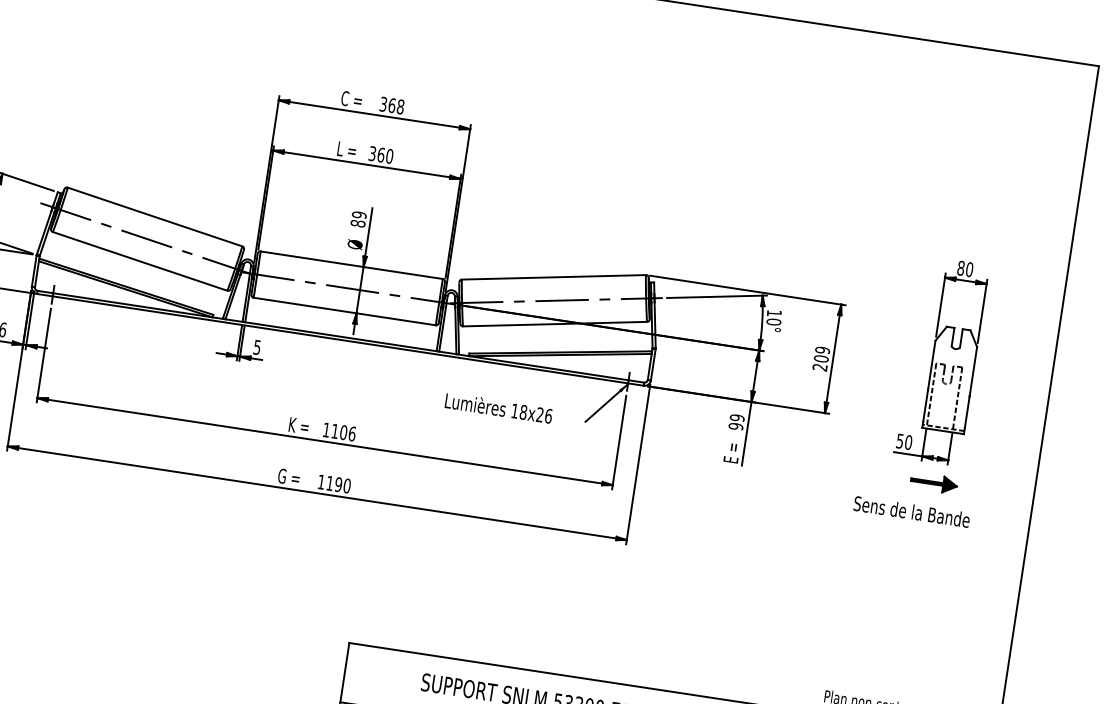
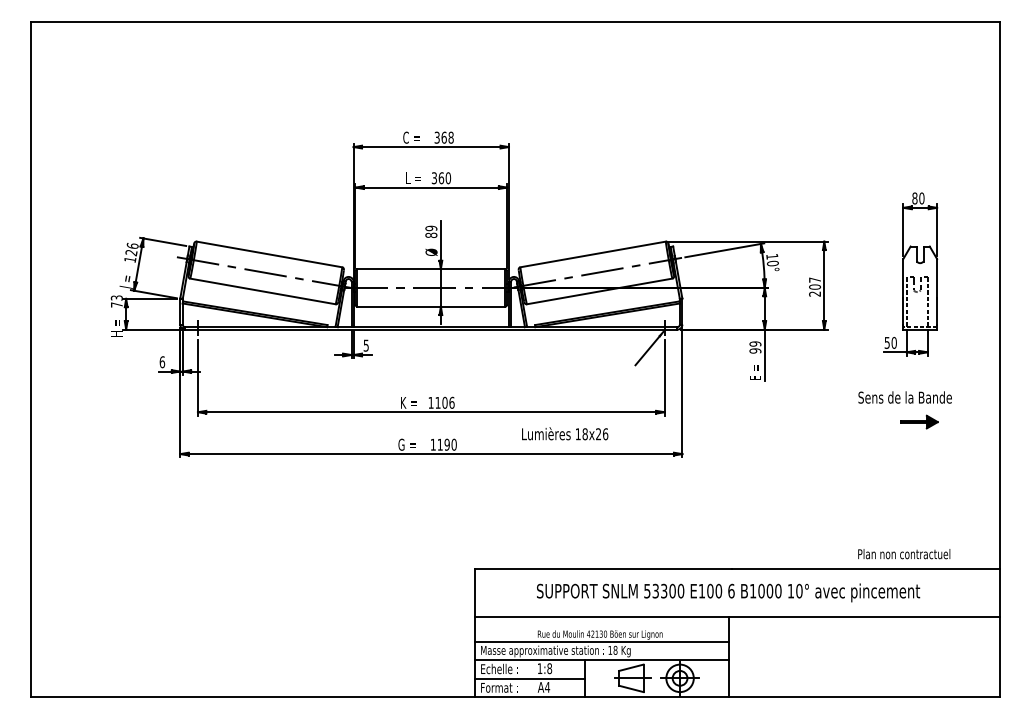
text: (823, 349) -> (815, 279), 209 -> 207
text: (499, 407) -> (565, 433), moved
part: (934, 482) -> (919, 421), moved

